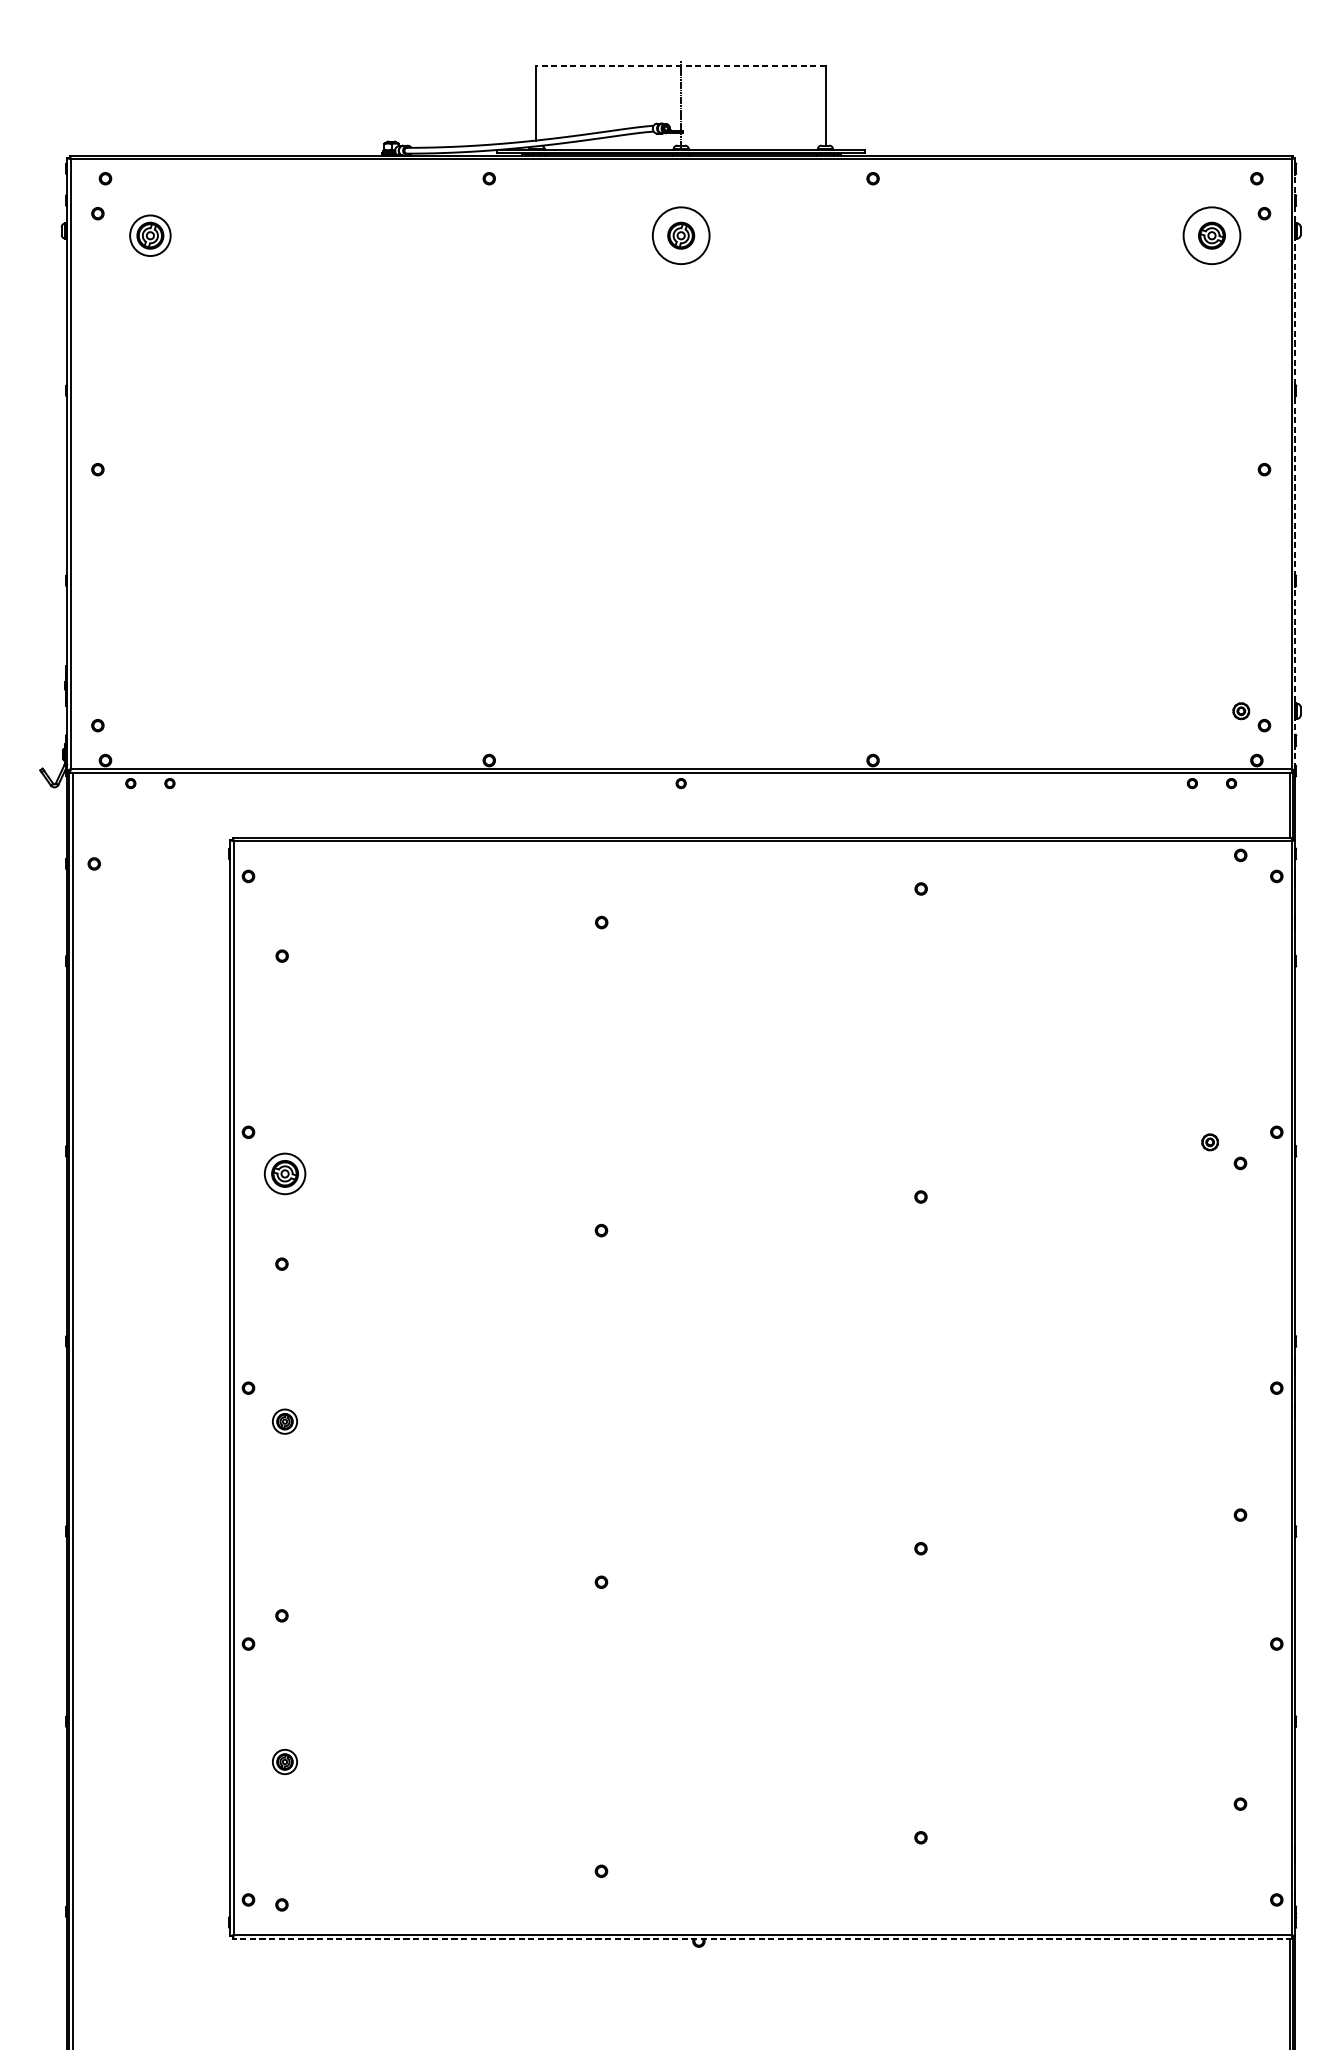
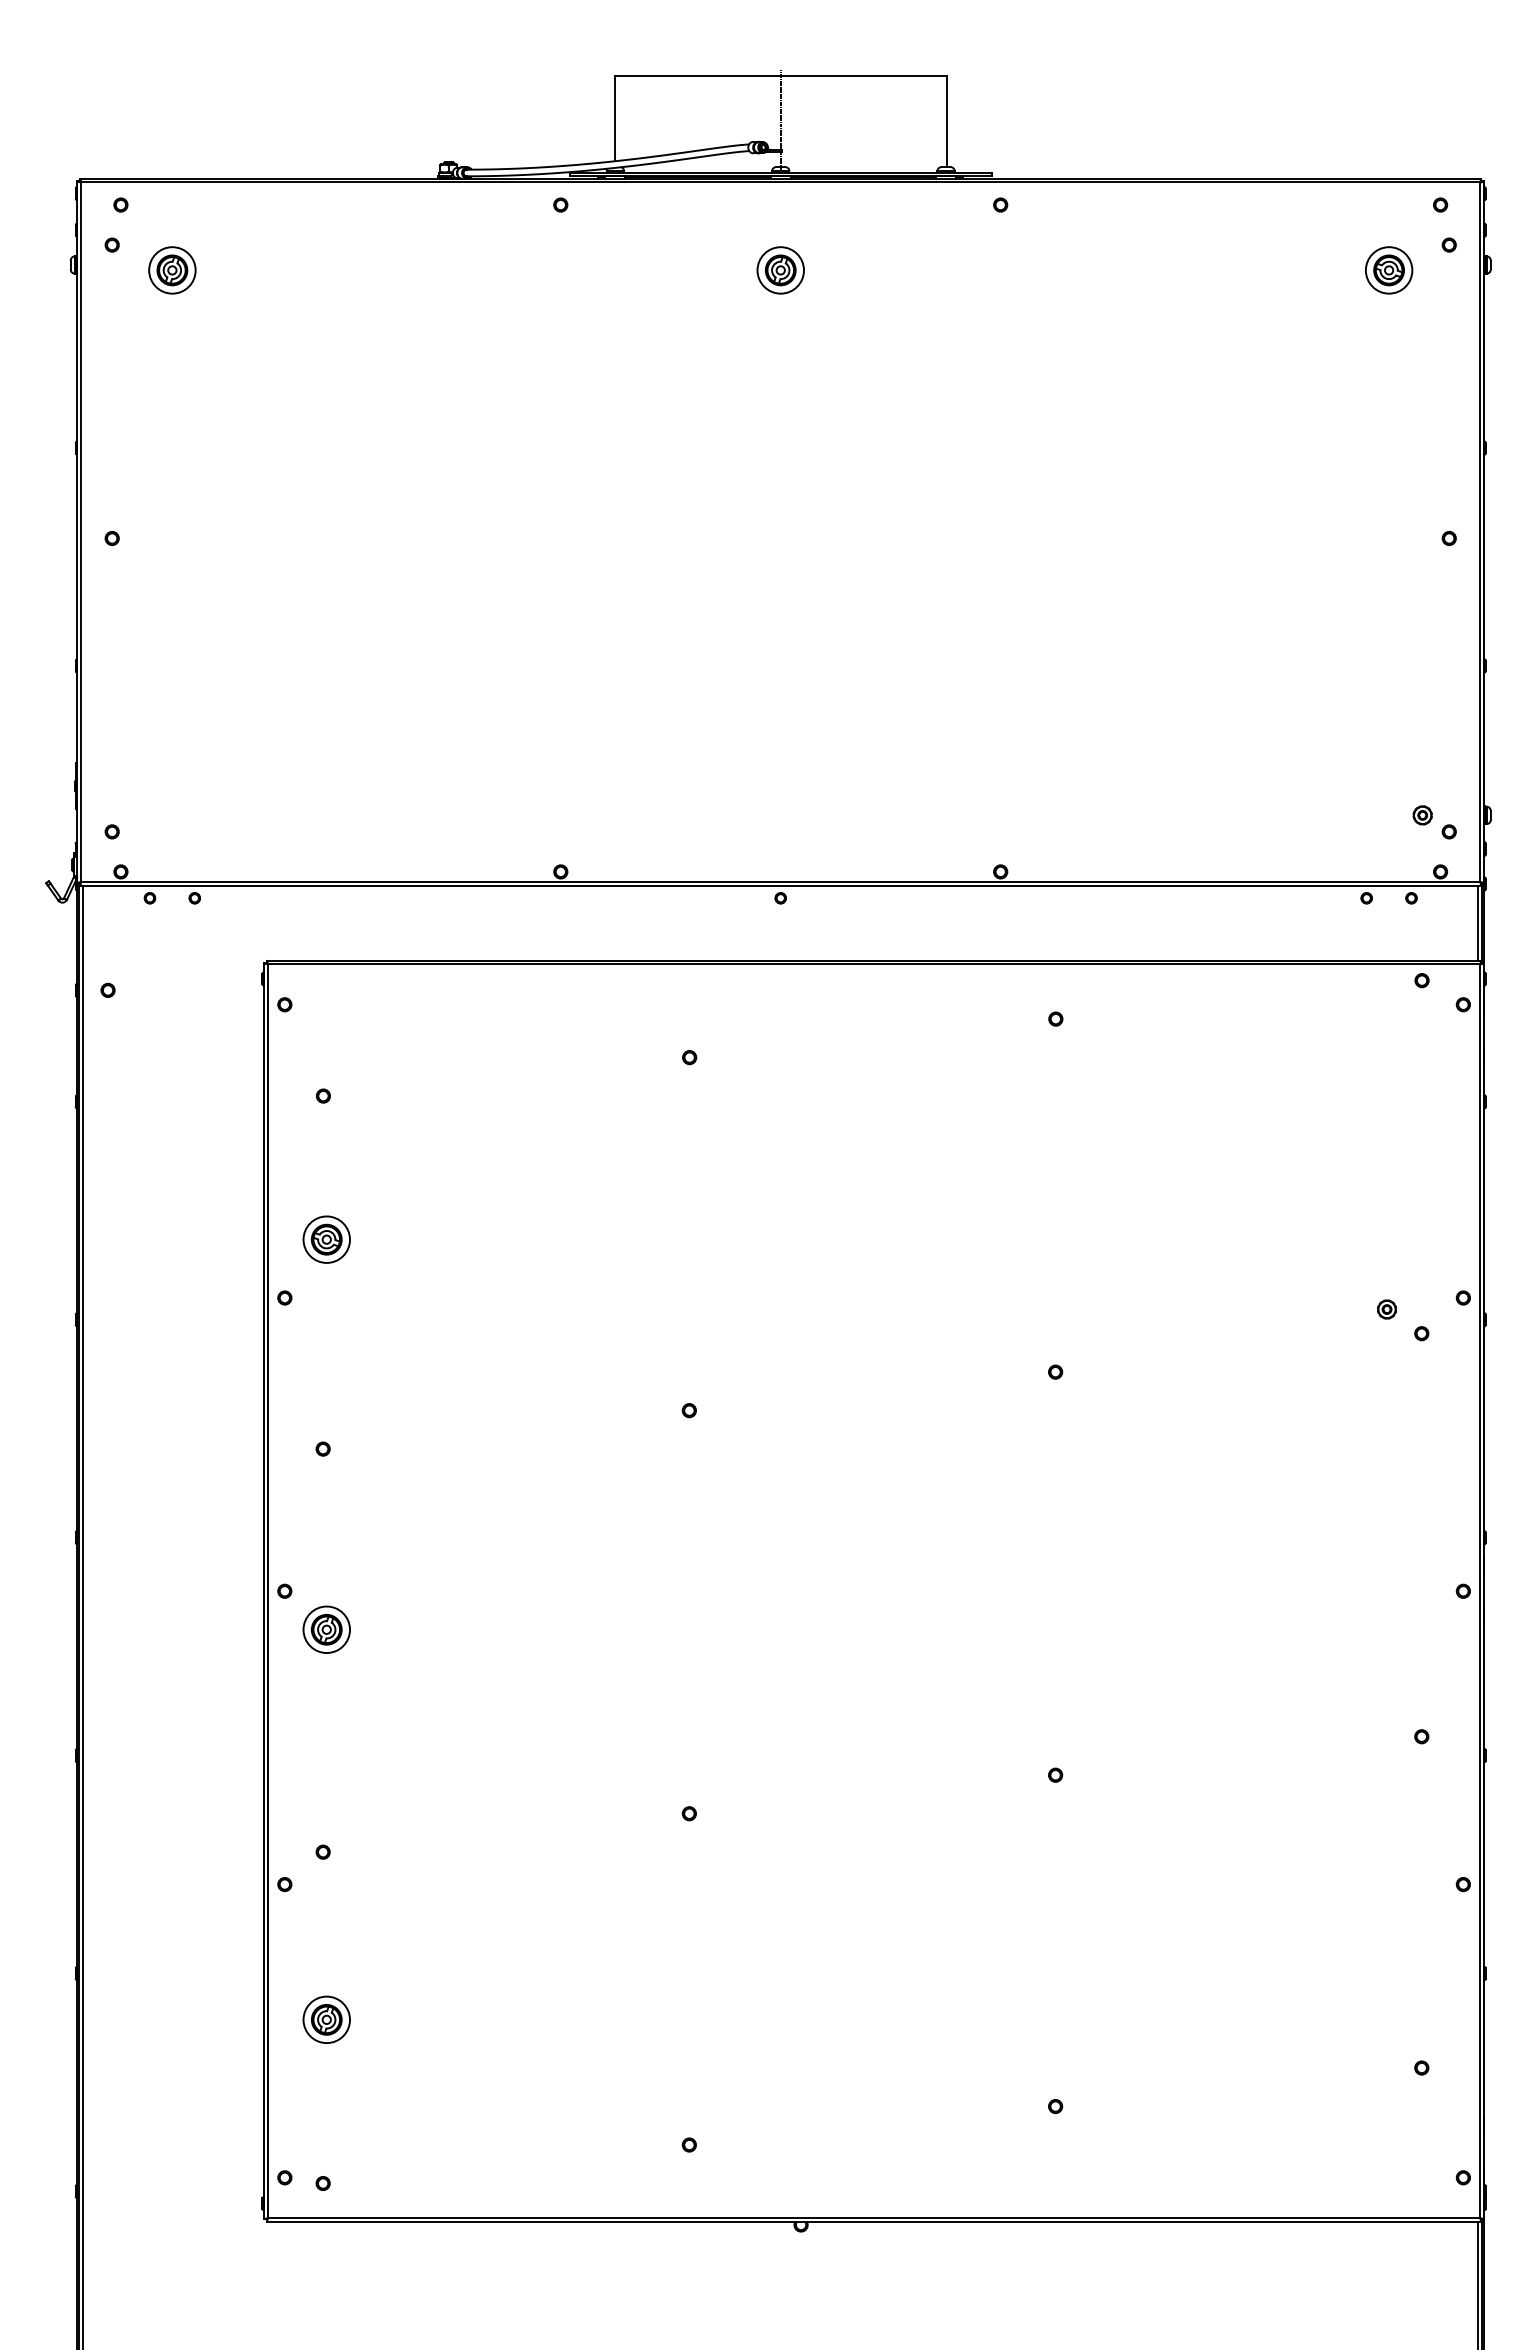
line: (680, 66) -> (780, 76), dashed -> solid
circle: (680, 235) -> (780, 270), size x0.71
circle: (1211, 235) -> (1388, 270), size x0.71
line: (1295, 464) -> (1484, 532), dashed -> solid
part: (284, 1173) -> (326, 1239), moved
part: (284, 1421) -> (326, 1629), size x1.67
part: (284, 1761) -> (326, 2019), size x1.67
line: (762, 1938) -> (873, 2222), dashed -> solid

